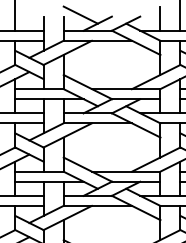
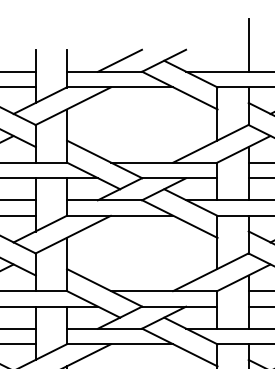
line: (80, 14) -> (93, 46), removed
line: (160, 18) -> (217, 52), removed

